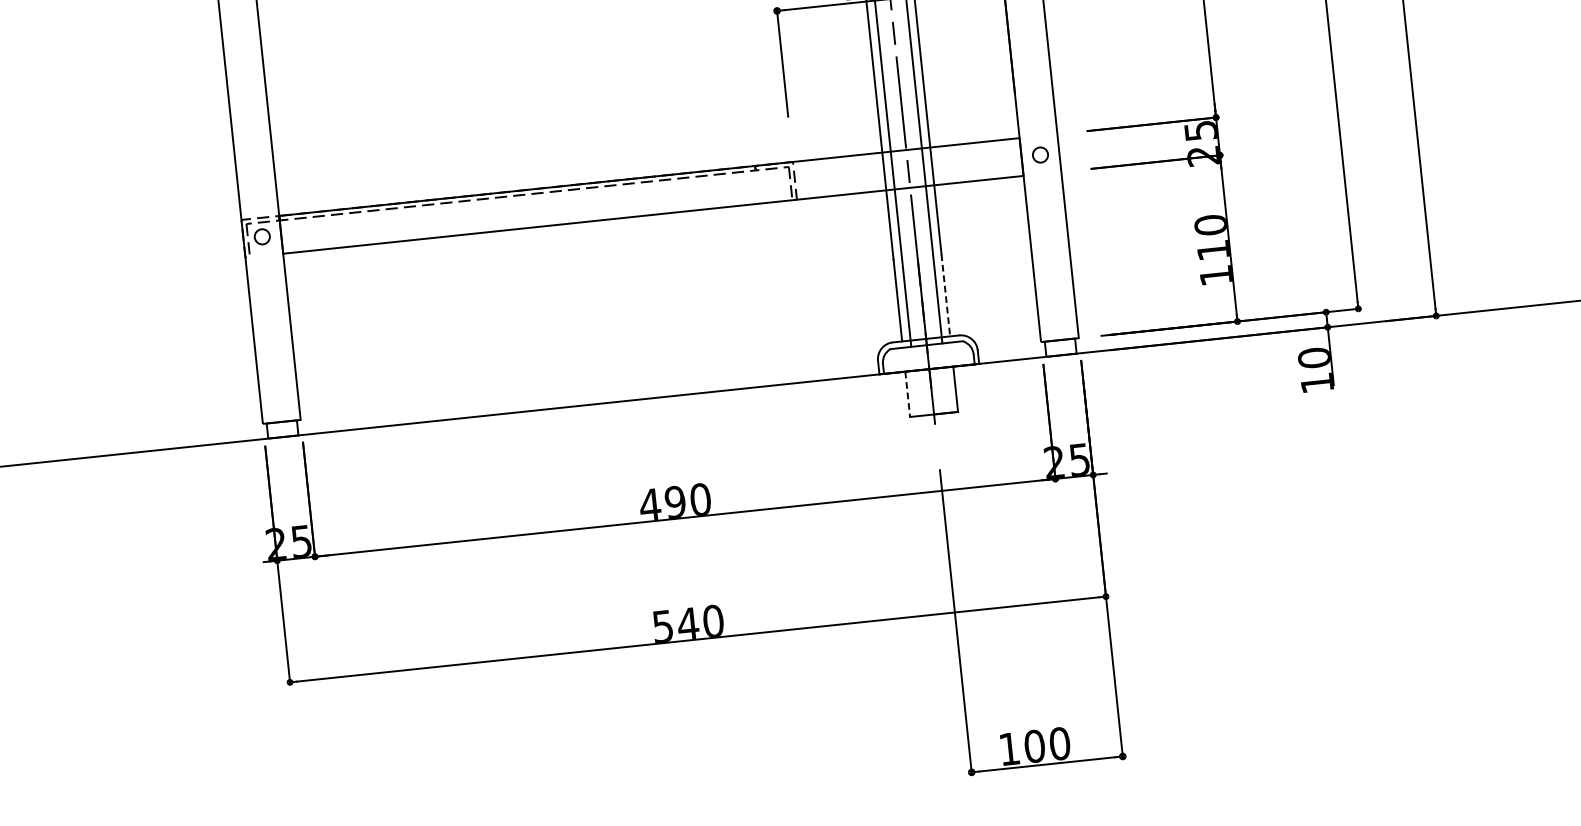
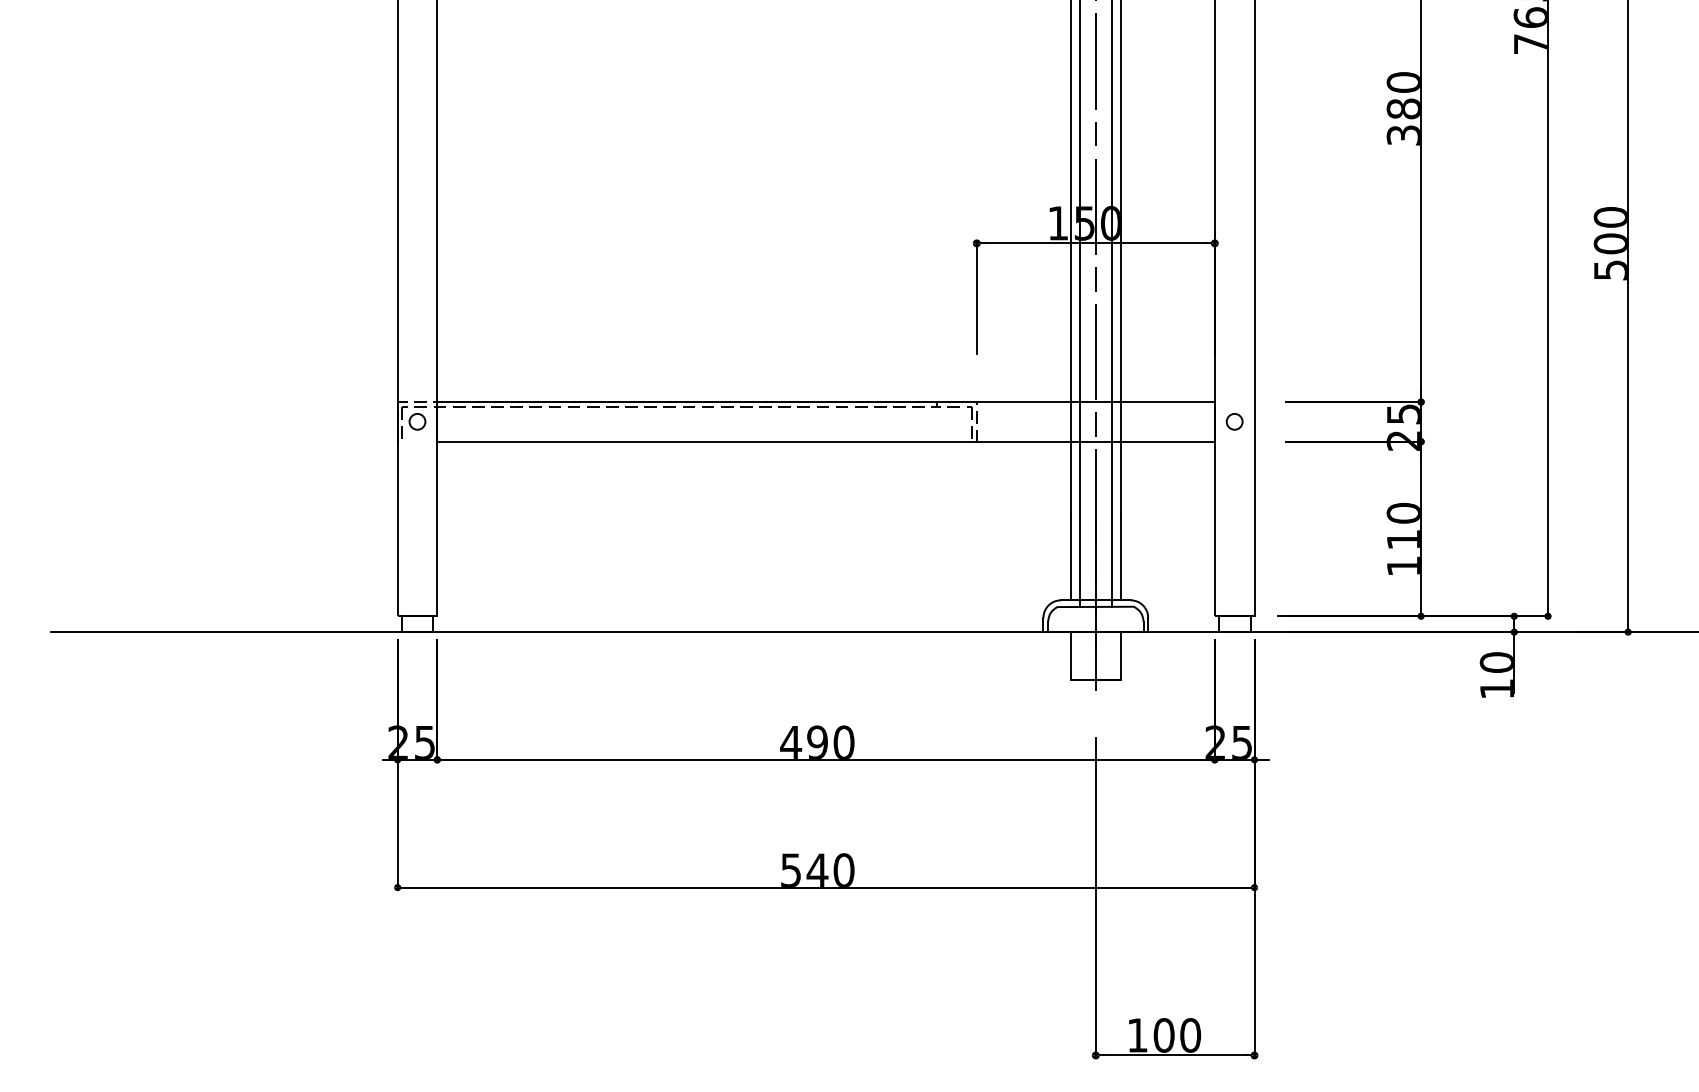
line: (946, 295) -> (1121, 557), dashed -> solid
line: (907, 393) -> (1070, 655), dashed -> solid

